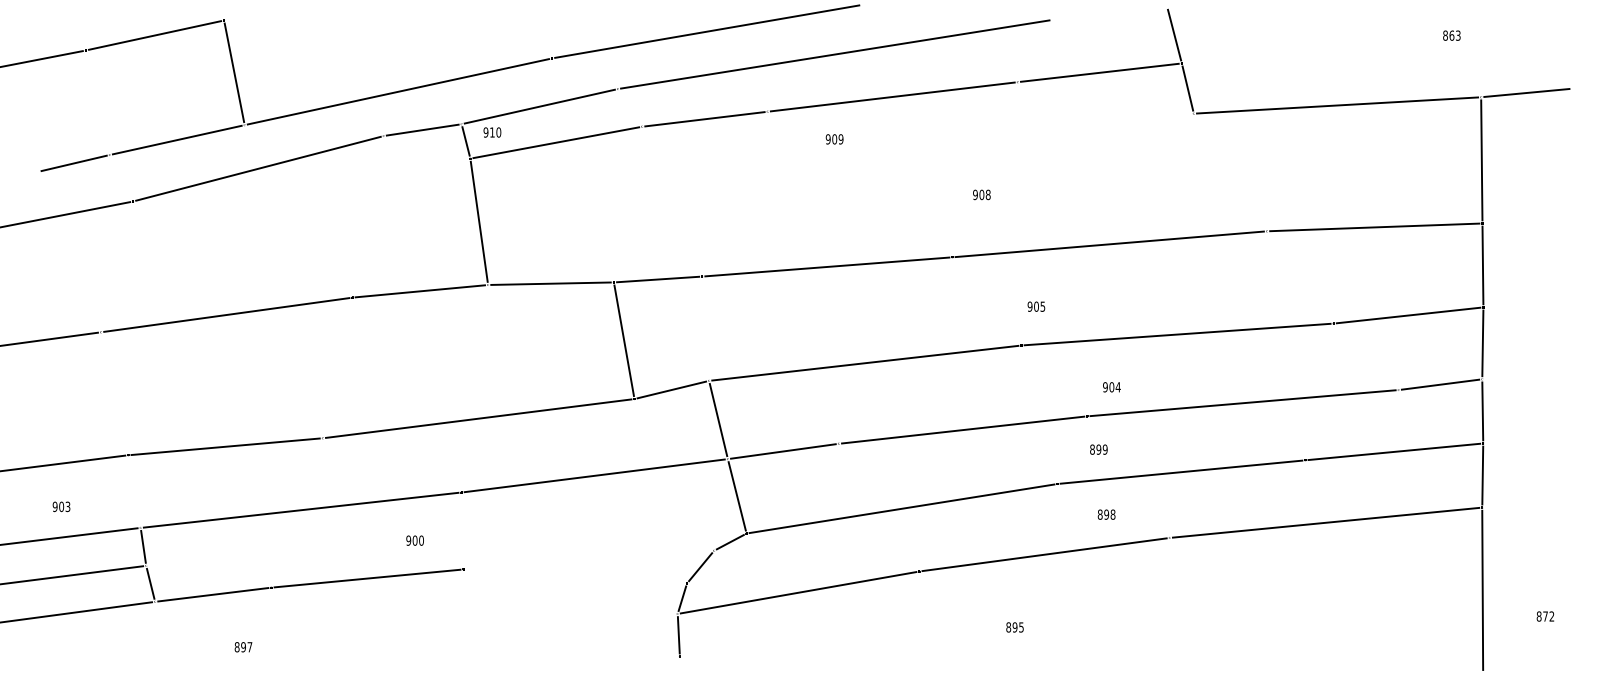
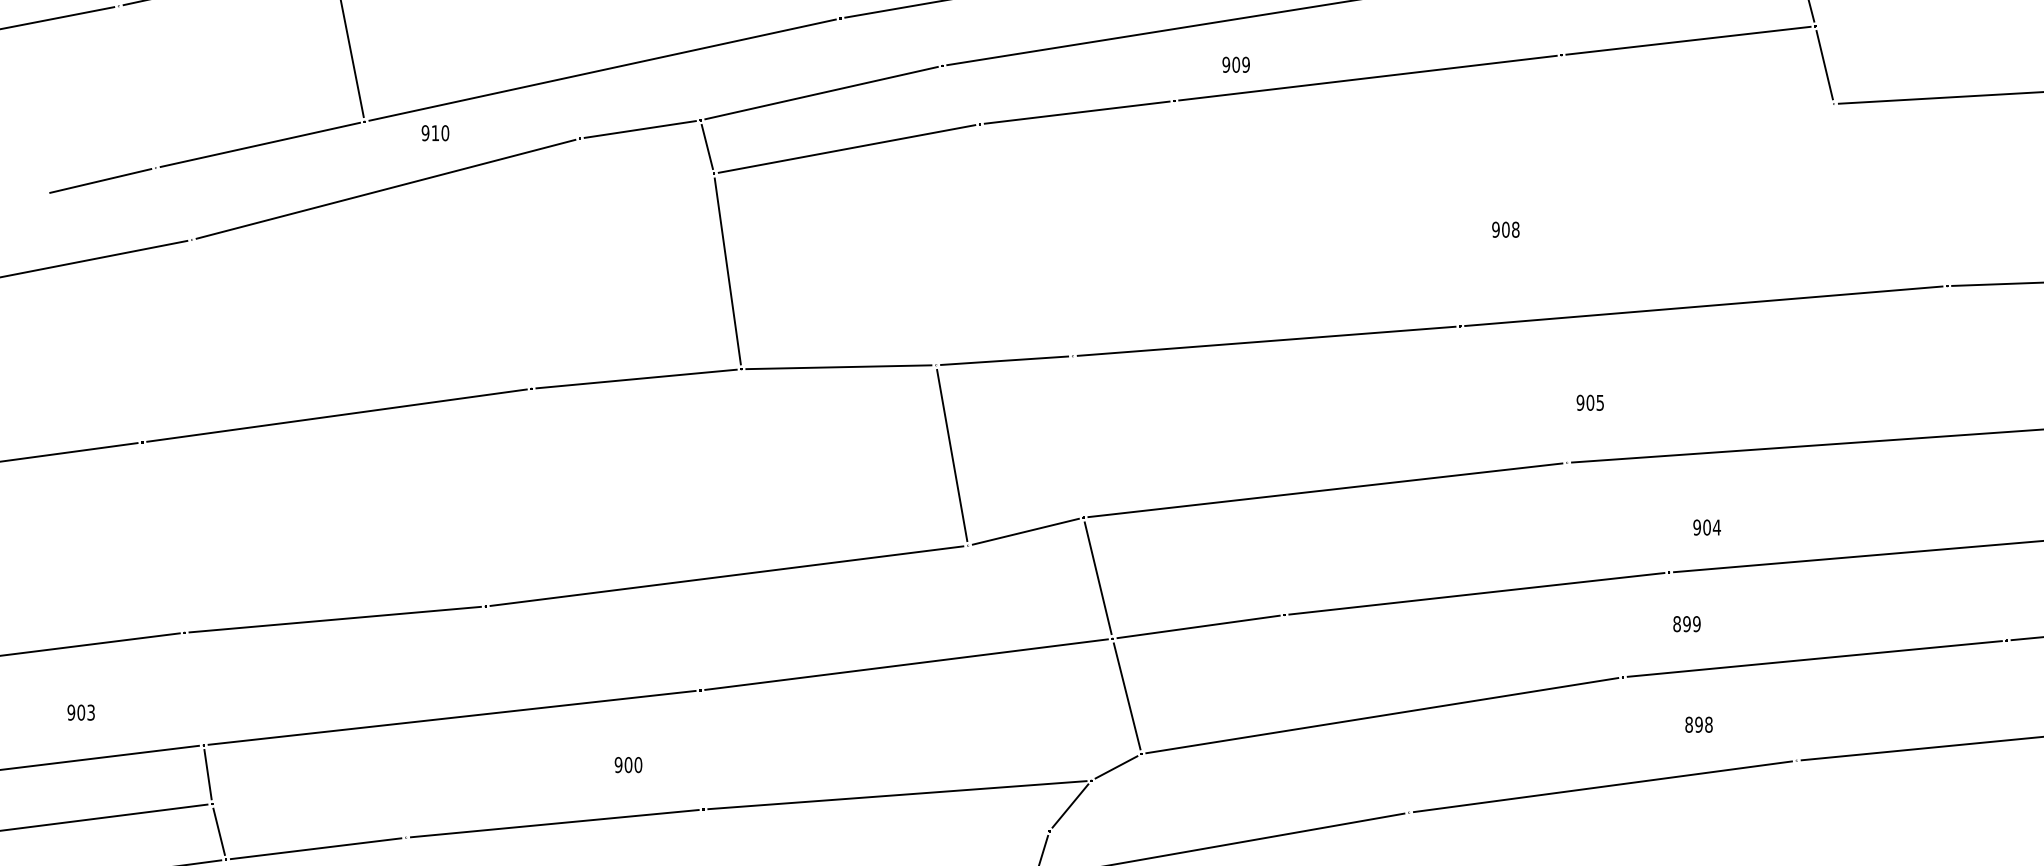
text: (492, 132) -> (435, 133), moved
text: (834, 139) -> (1235, 65), moved
line: (588, 560) -> (896, 795), added

